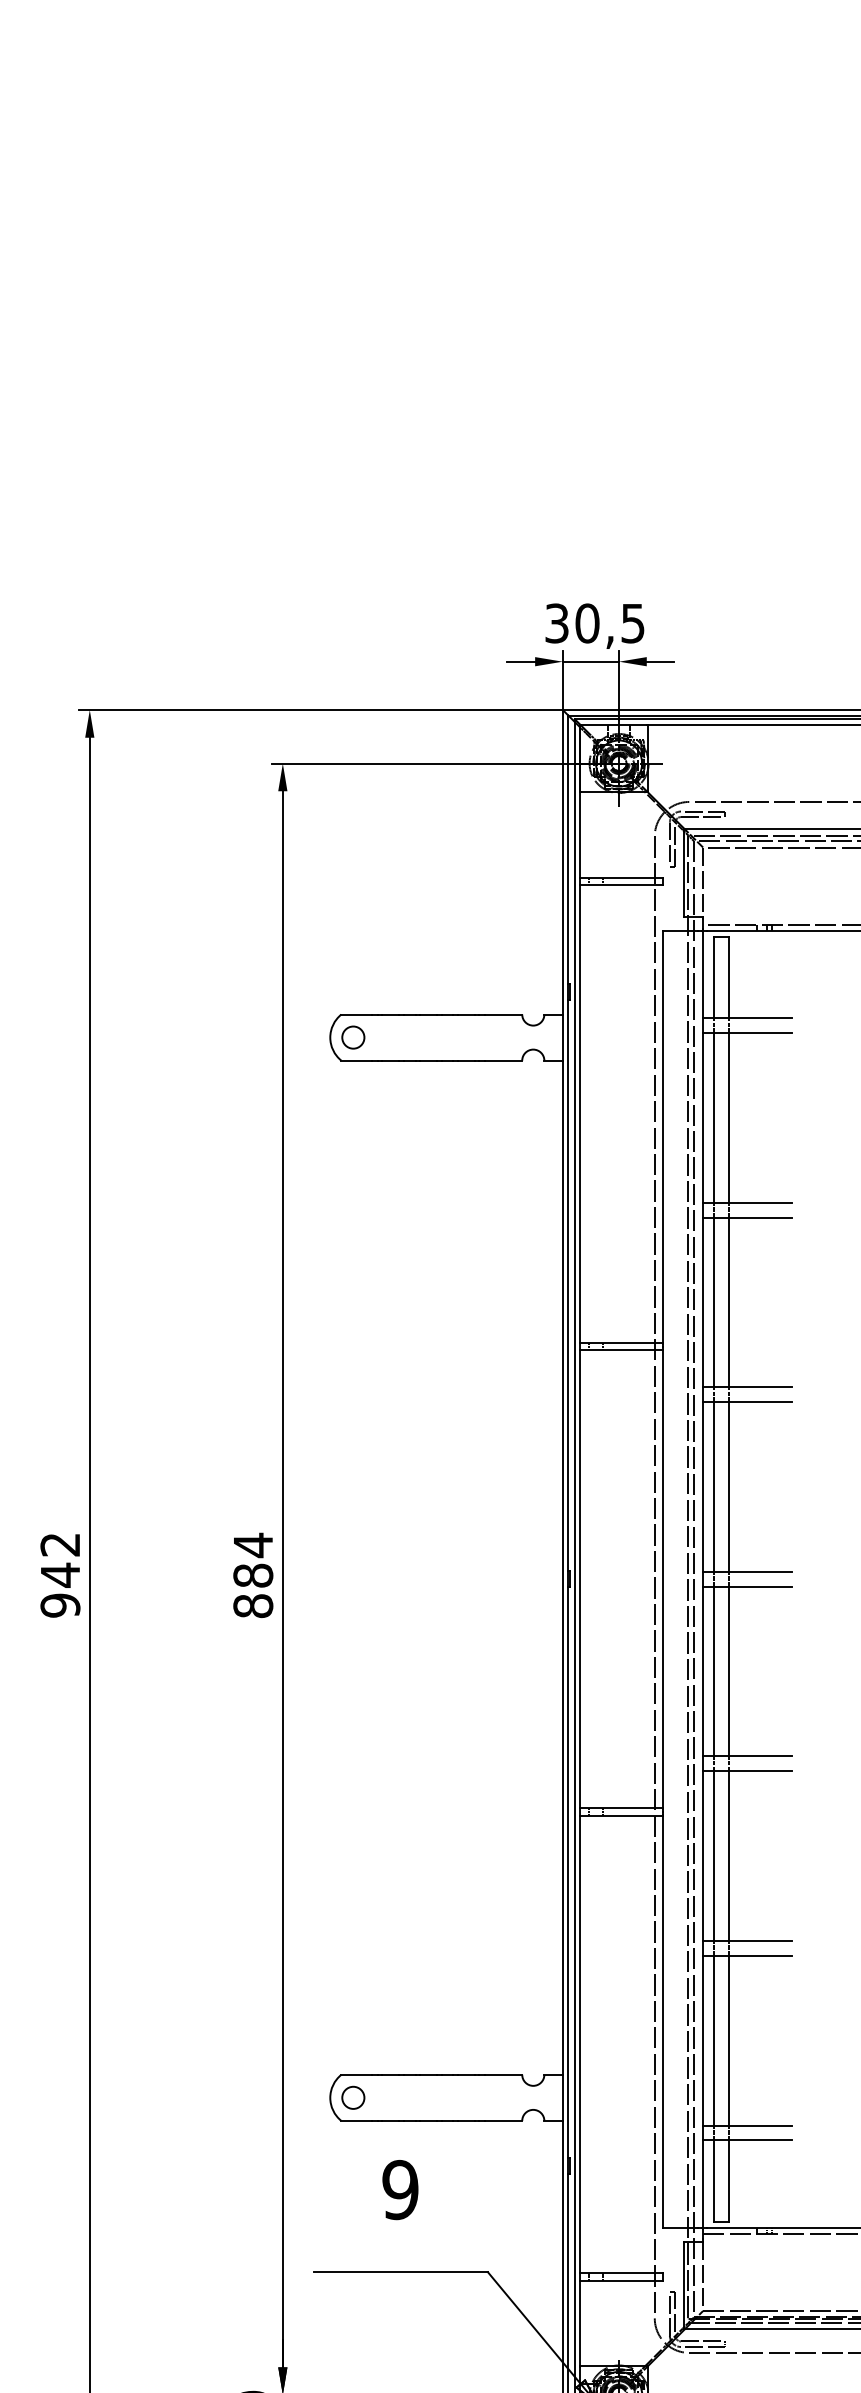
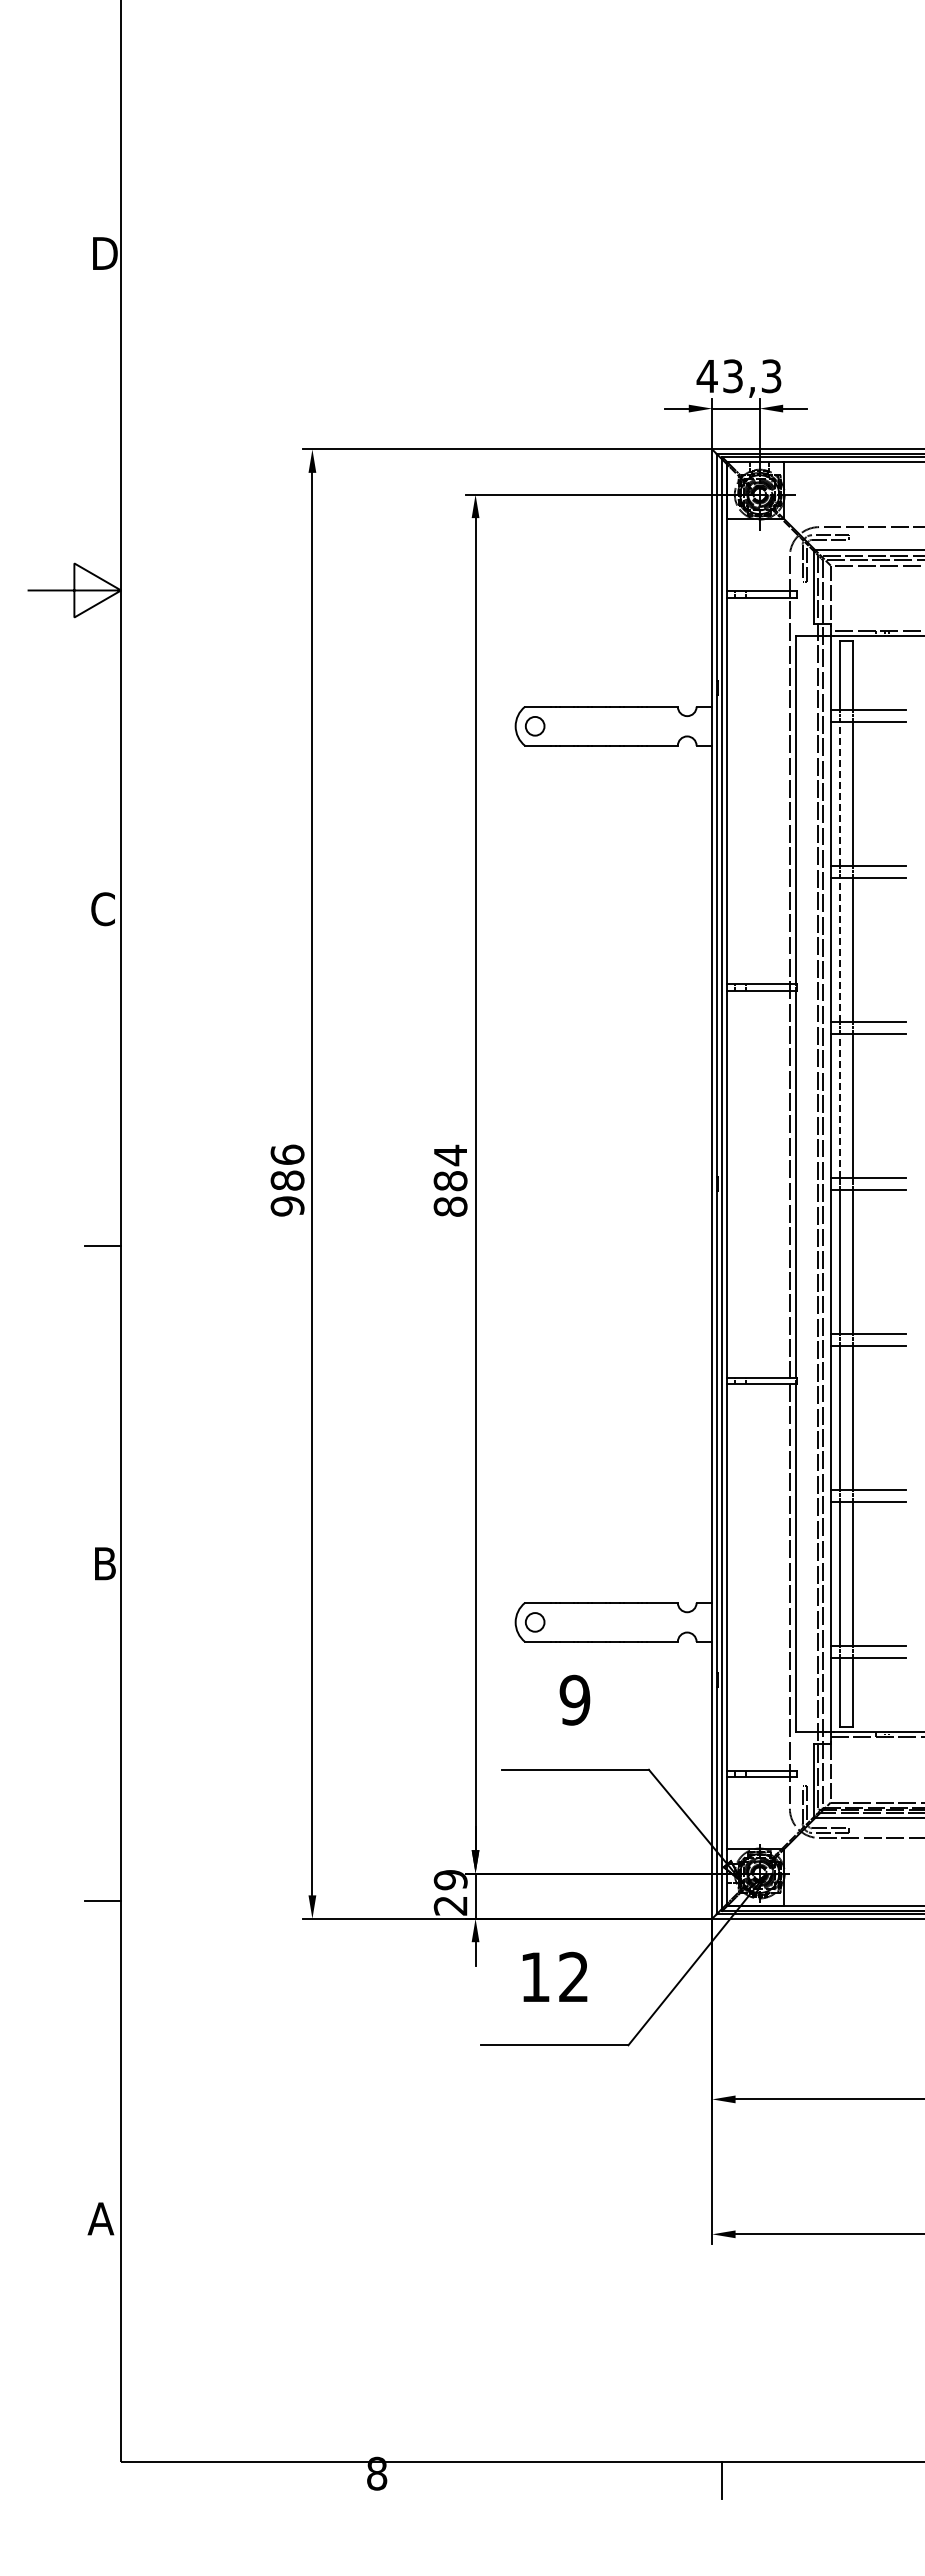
text: (593, 623) -> (738, 376), 30,5 -> 43,3
line: (714, 1118) -> (840, 794), solid -> dashed
line: (714, 1302) -> (840, 950), solid -> dashed
line: (714, 1487) -> (840, 1106), solid -> dashed
text: (60, 1559) -> (287, 1167), 942 -> 986

